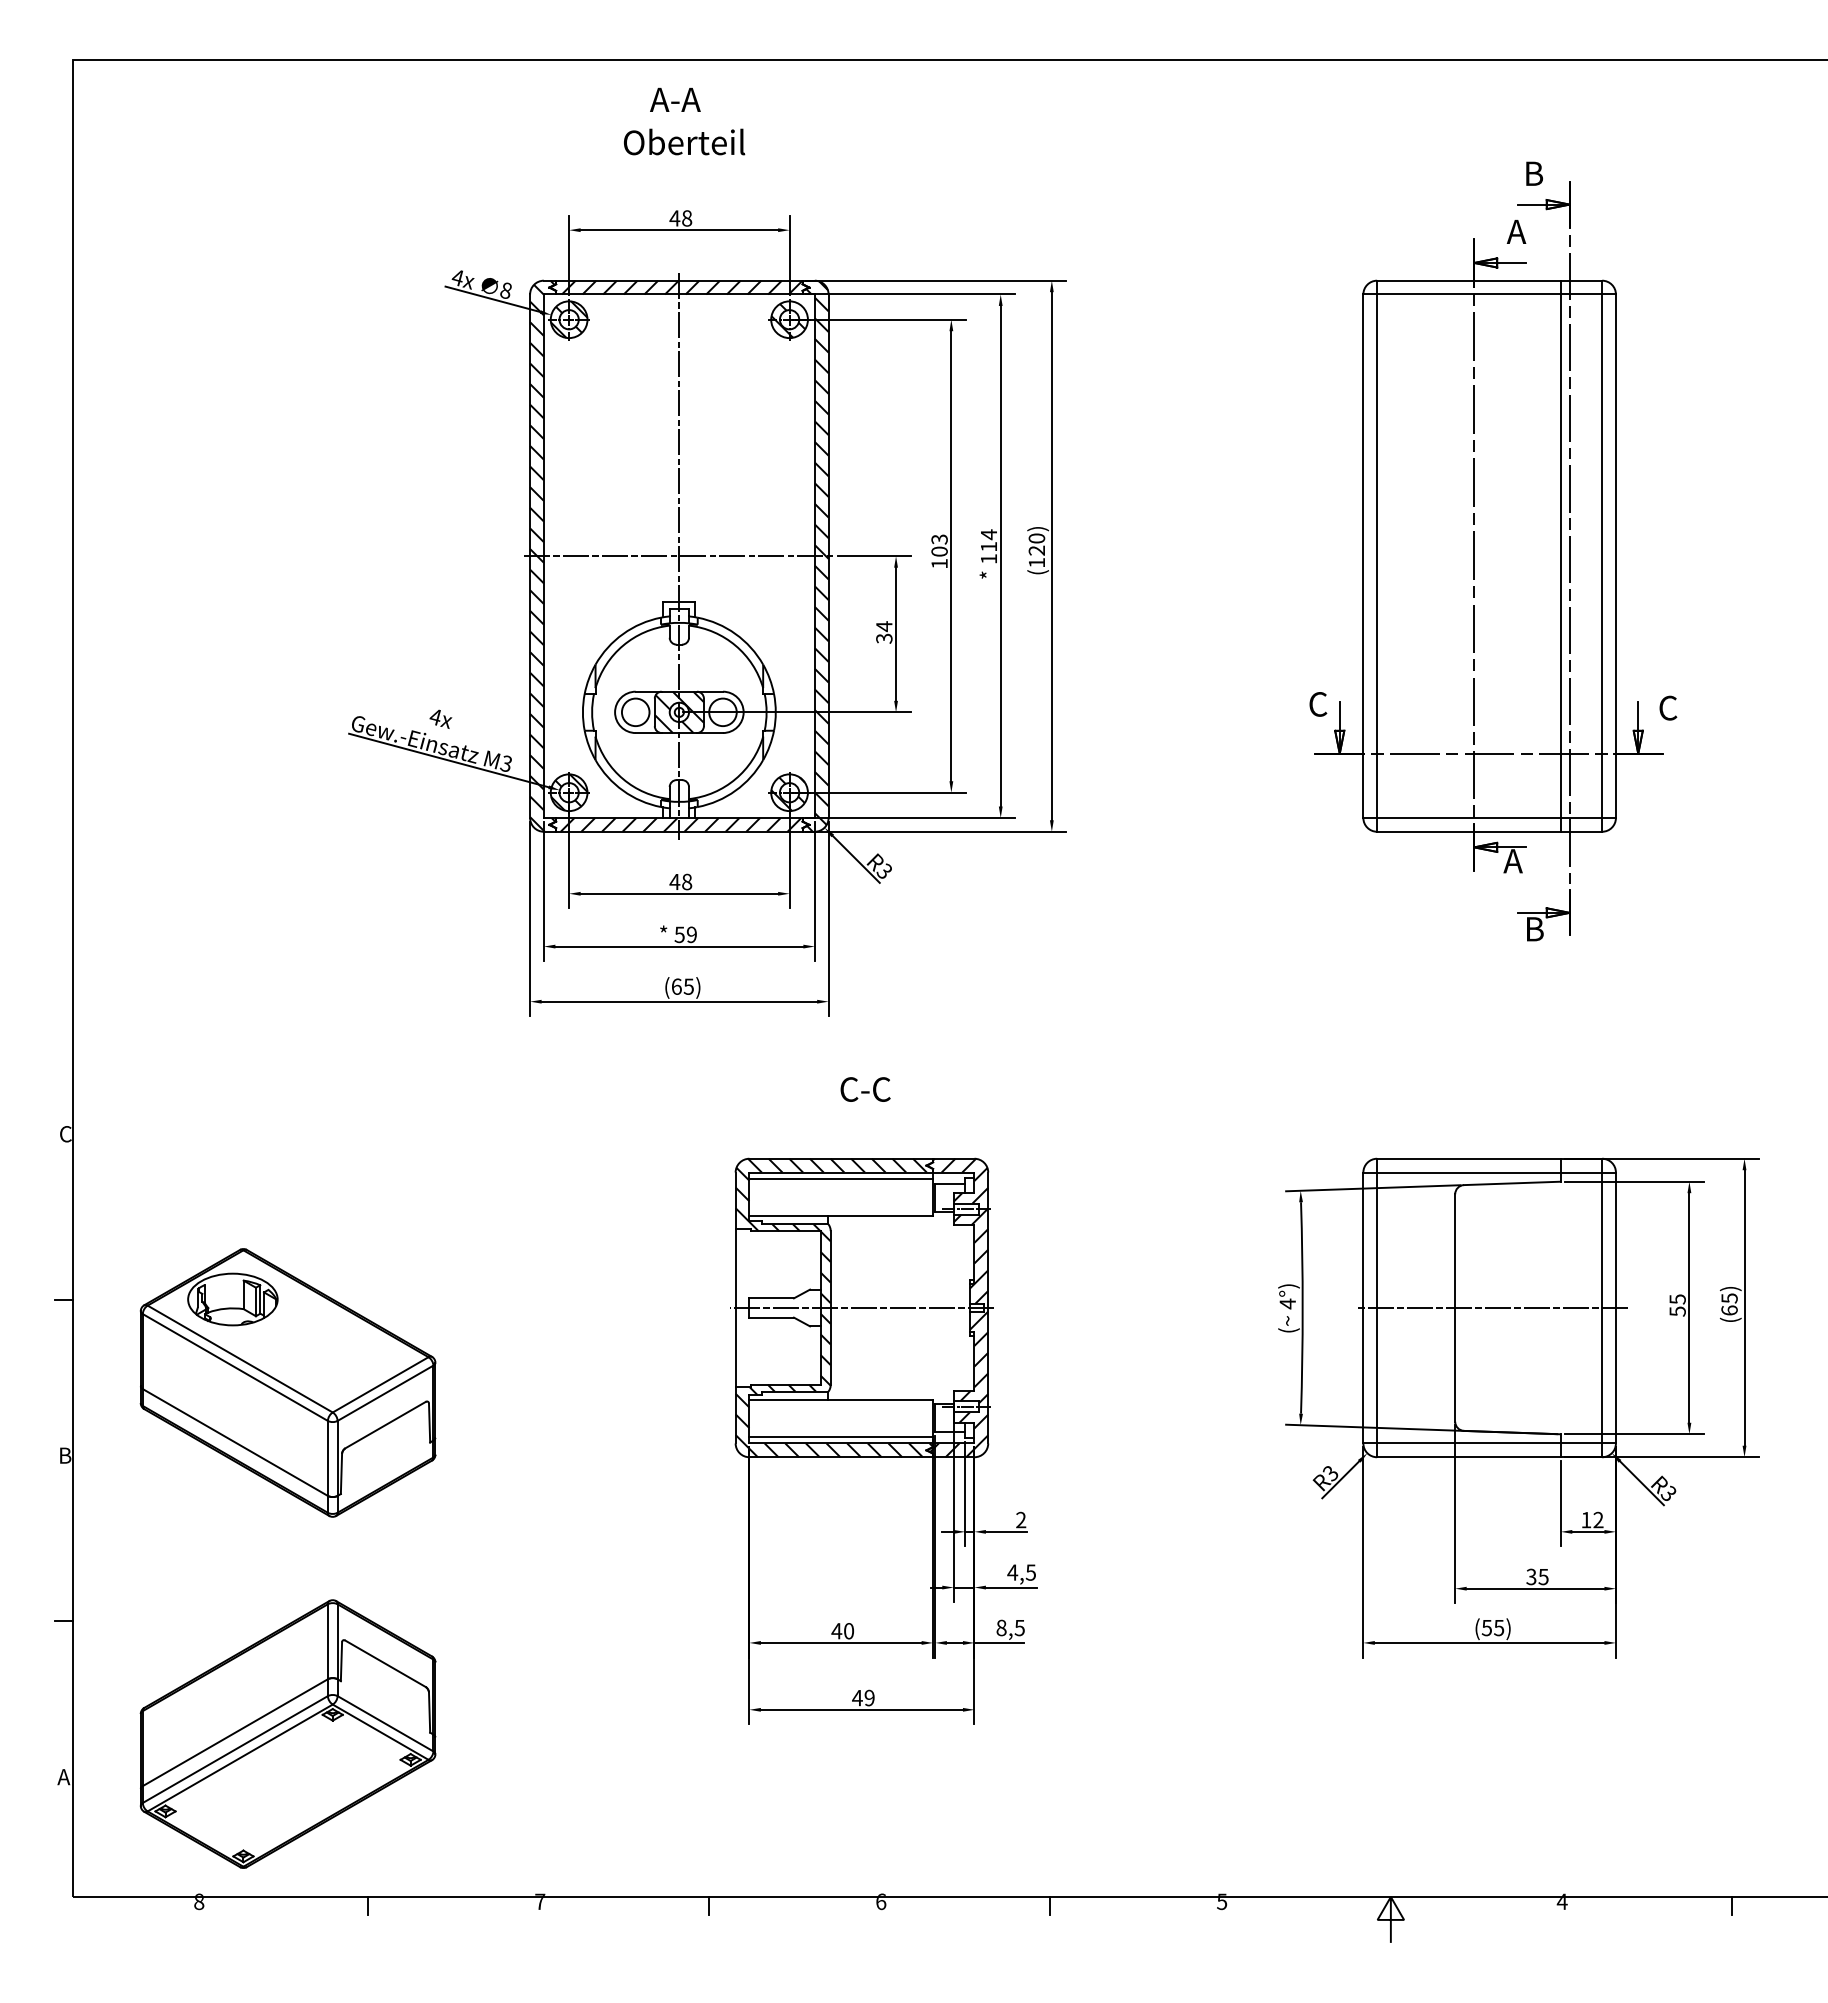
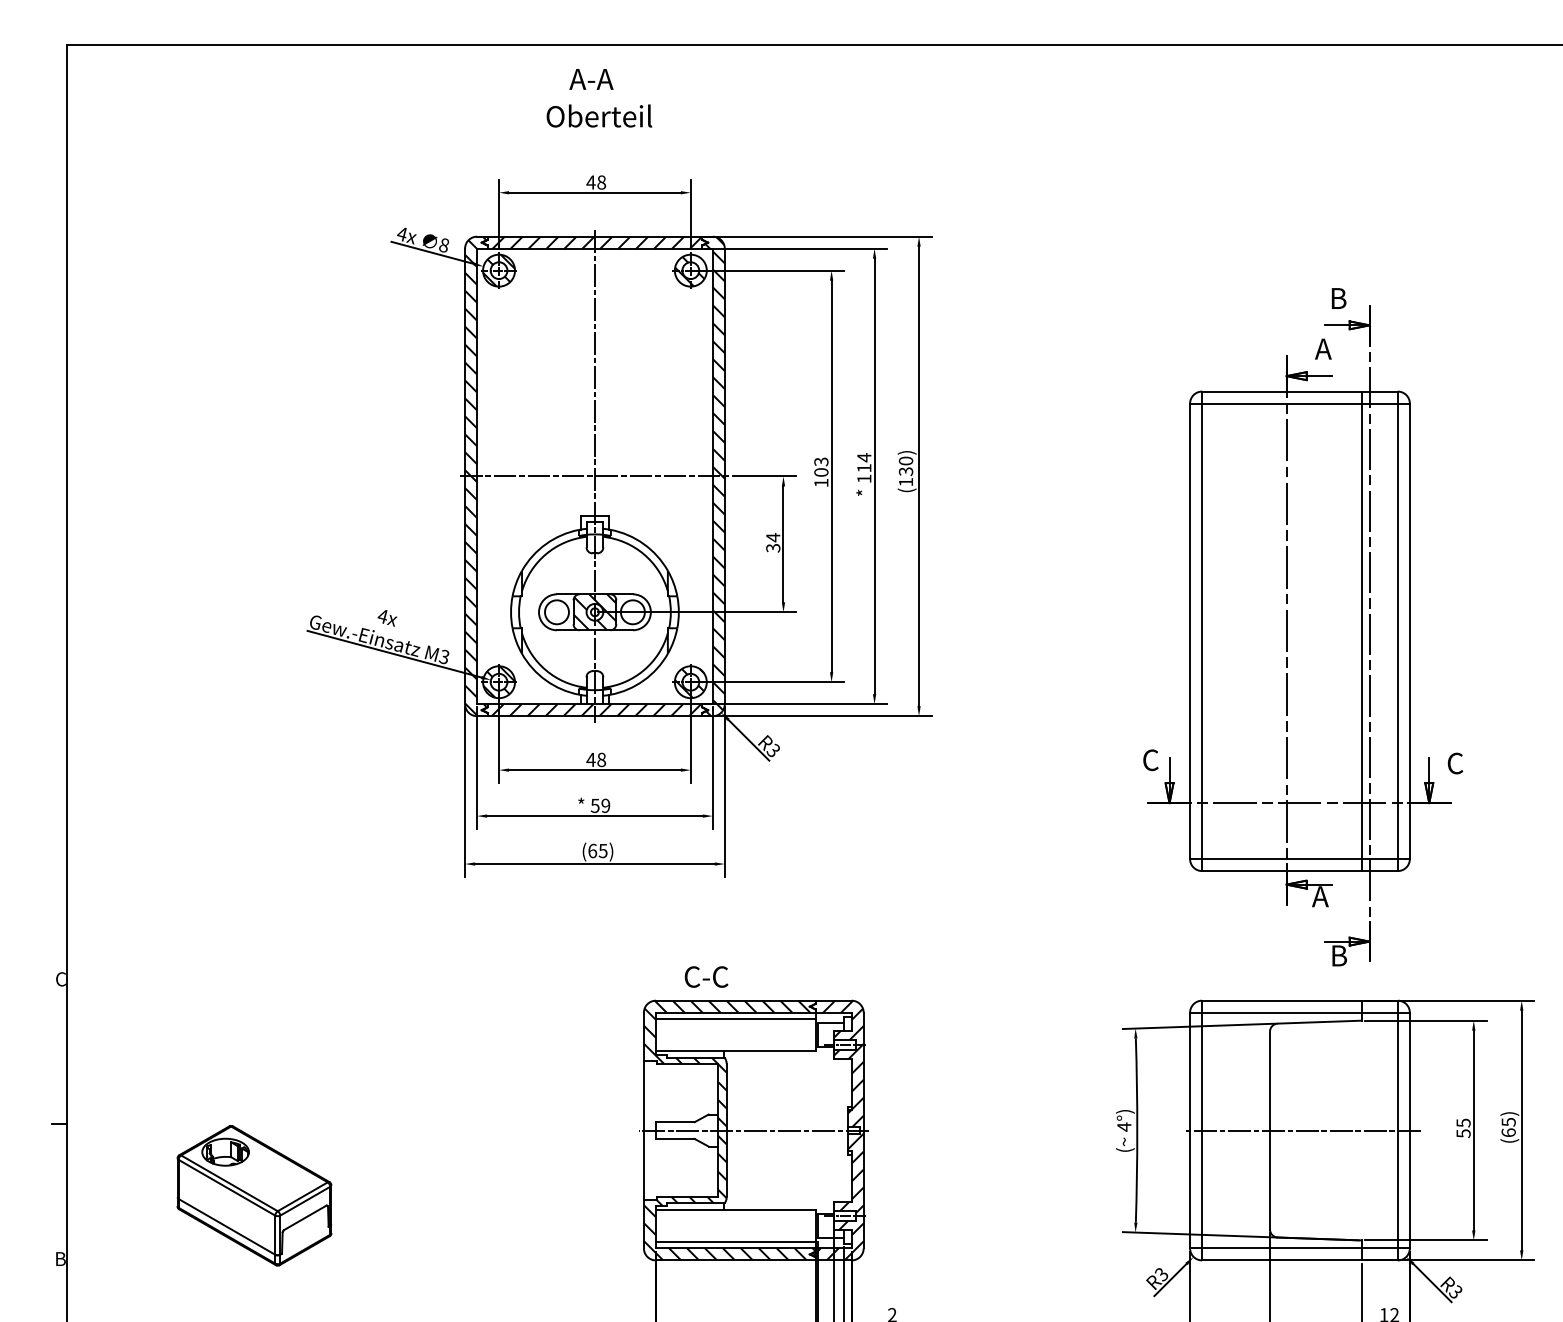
text: (1037, 550) -> (906, 471), (120) -> (130)
part: (1493, 551) -> (1303, 627), moved
text: (865, 1089) -> (706, 976), moved
part: (287, 1382) -> (253, 1195), size x0.6

